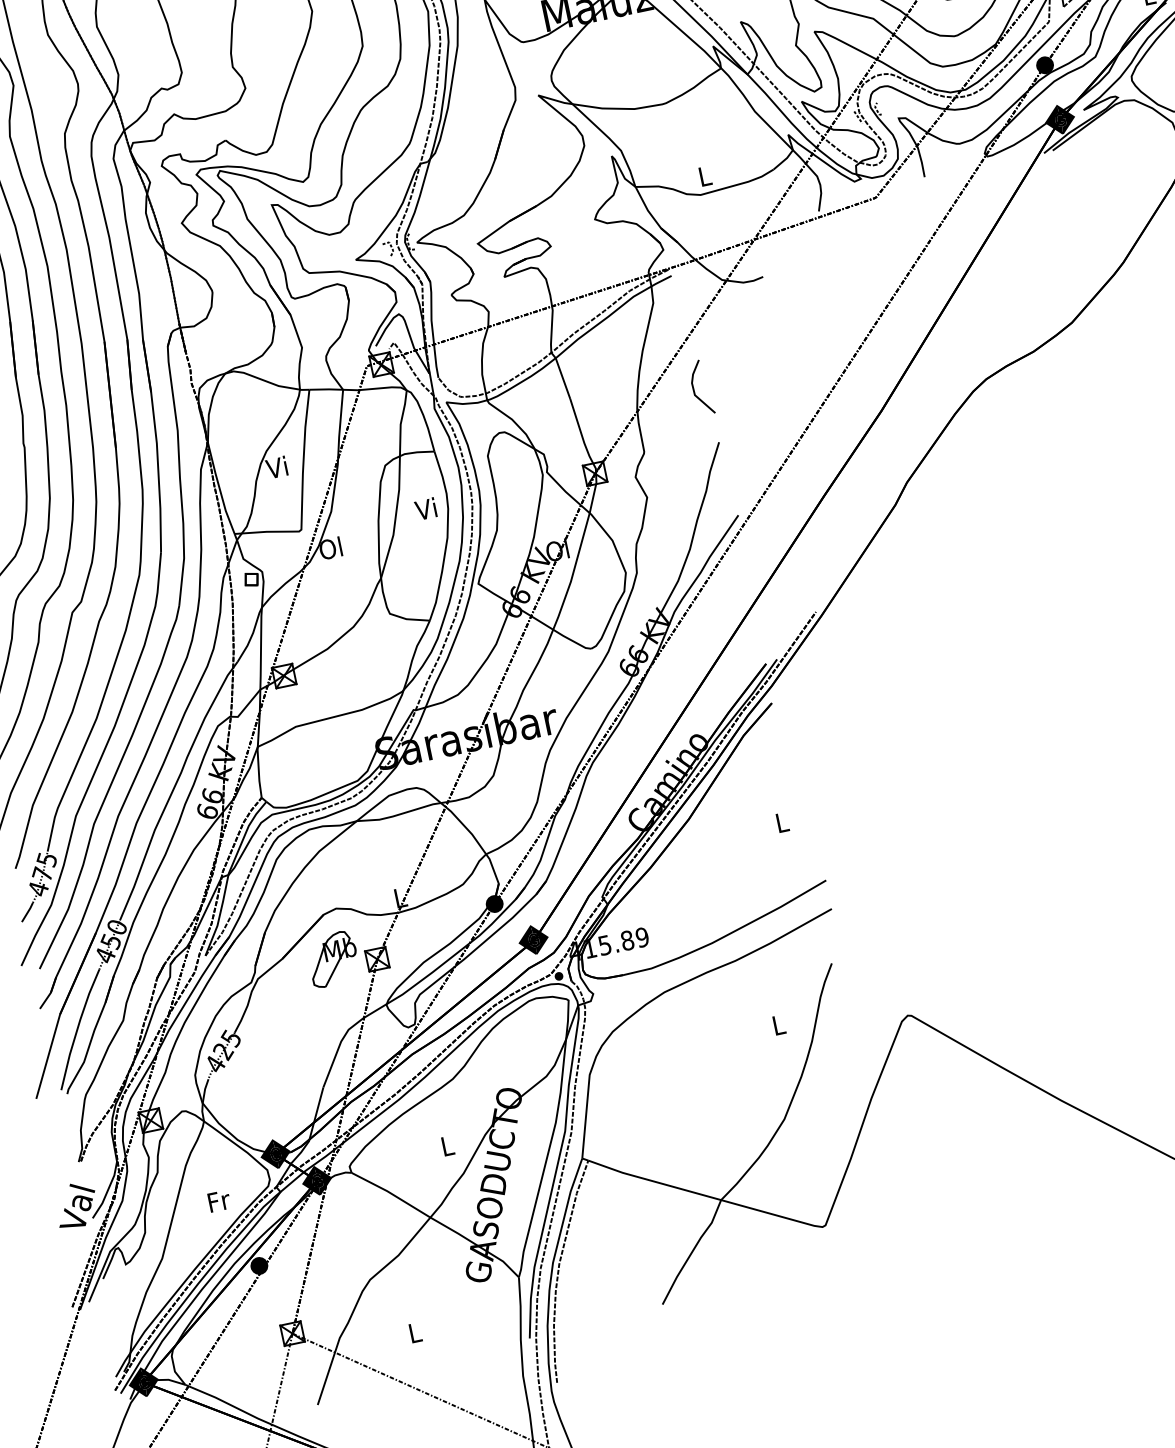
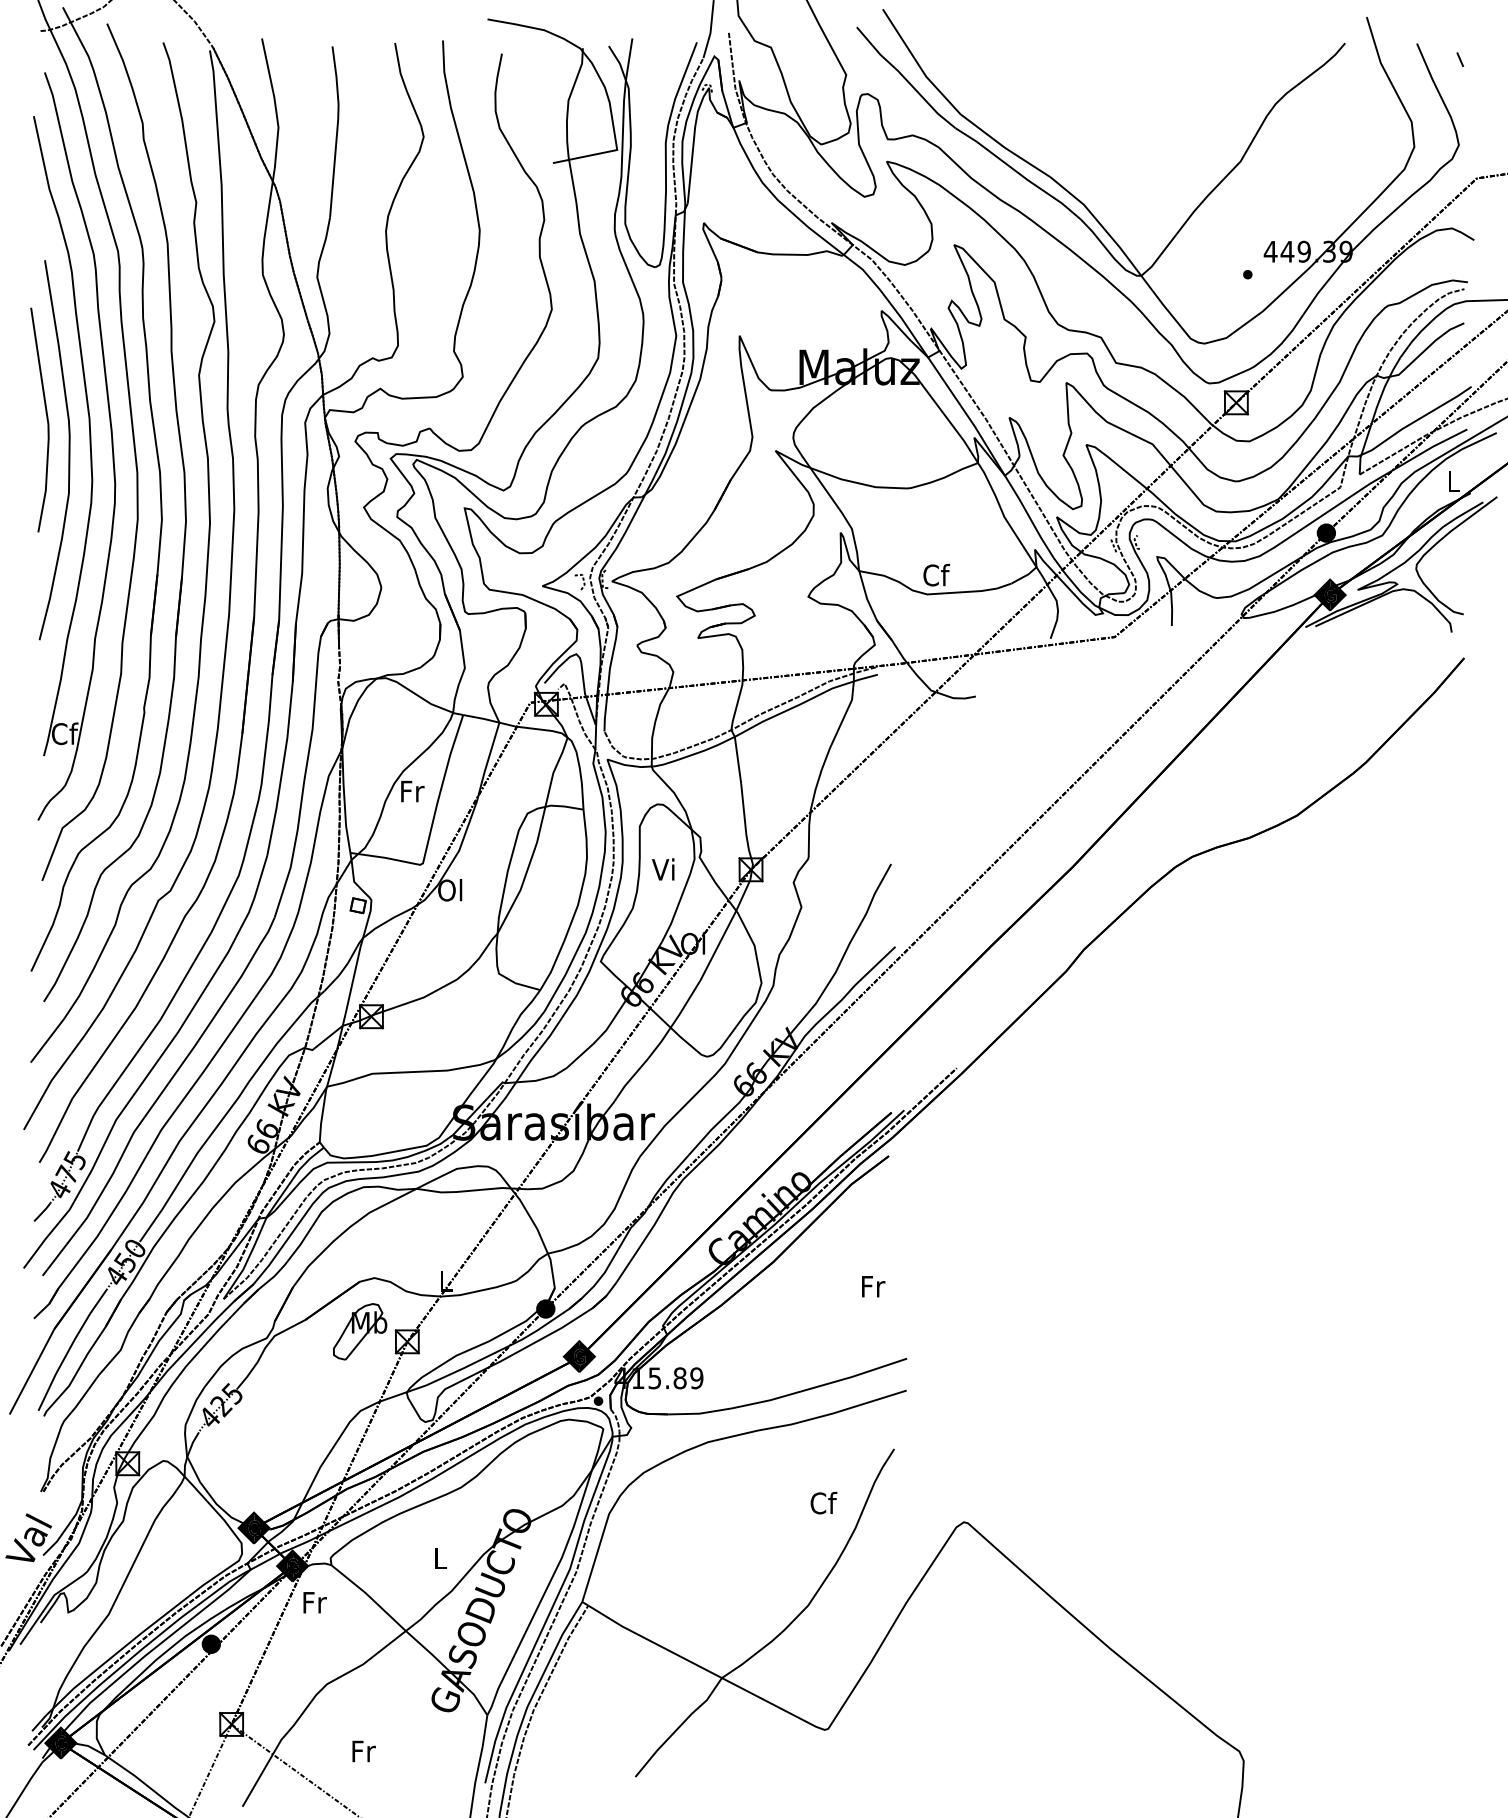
text: (705, 175) -> (936, 574), L -> Cf
line: (694, 389) -> (876, 801), removed
text: (277, 467) -> (411, 791), Vi -> Fr
text: (426, 509) -> (663, 869), moved
text: (782, 822) -> (873, 1286), L -> Fr
text: (778, 1024) -> (823, 1502), L -> Cf
text: (218, 1201) -> (314, 1602), moved
text: (415, 1332) -> (363, 1751), L -> Fr

